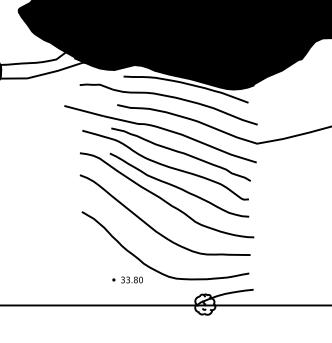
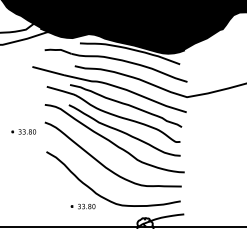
part: (53, 186) -> (23, 131), added

